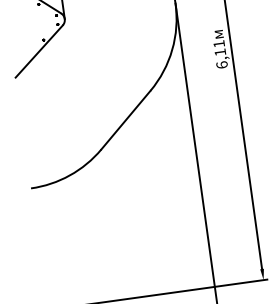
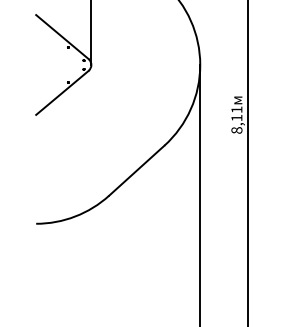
text: (221, 65) -> (236, 130), 6,11 -> 8,11

